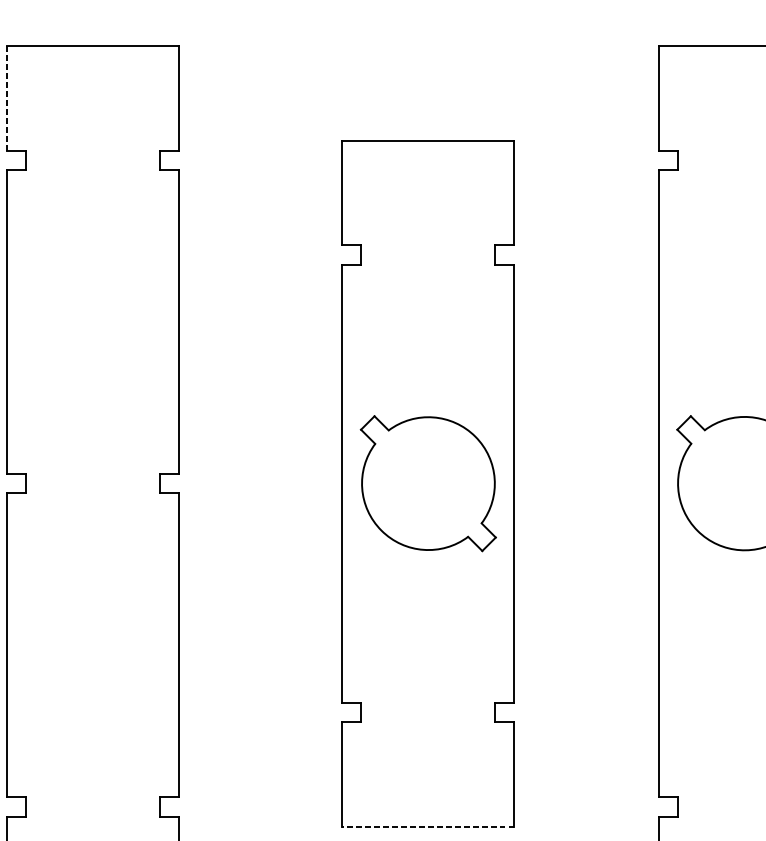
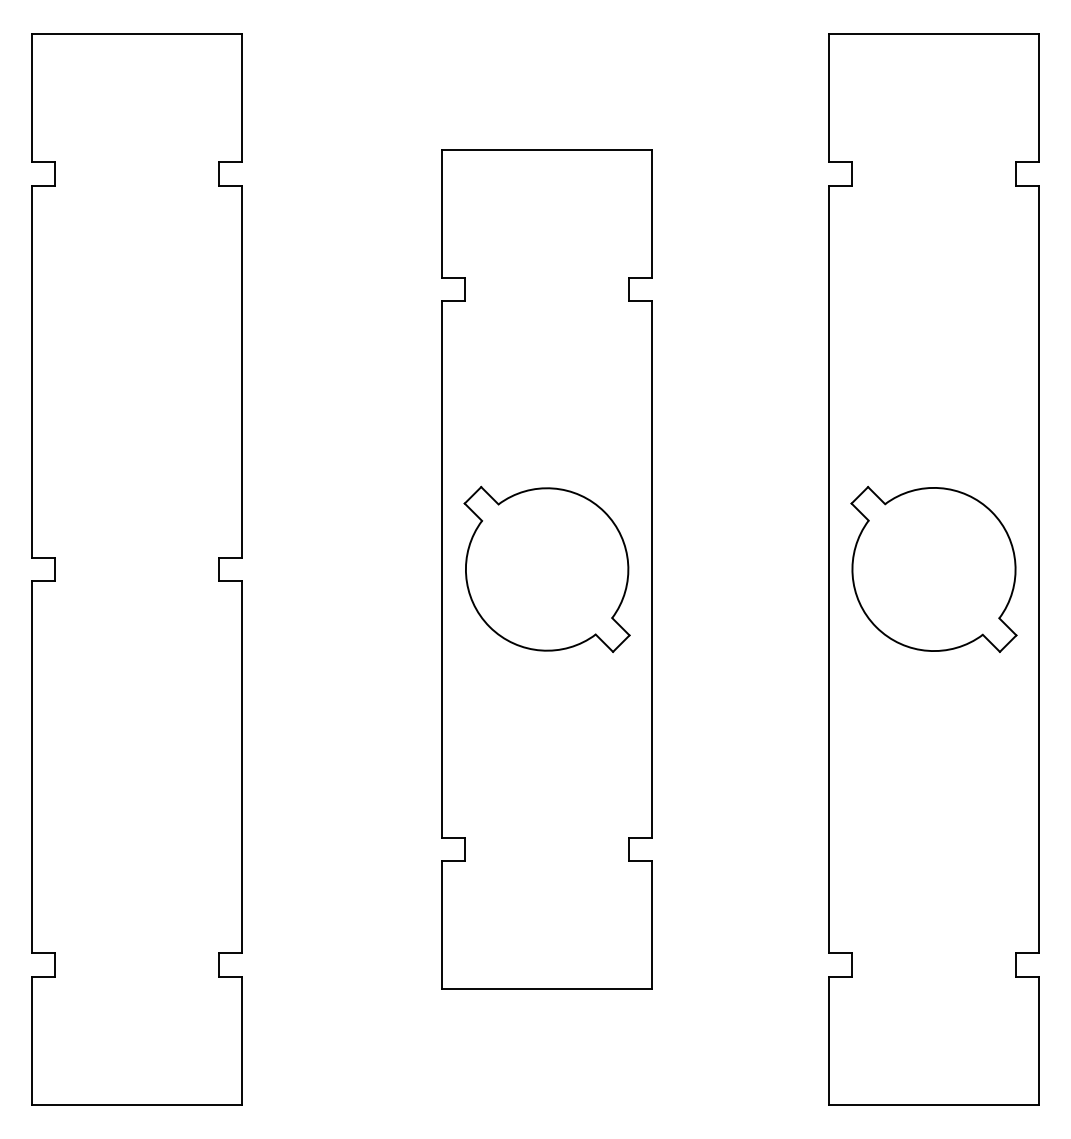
line: (7, 97) -> (32, 97), dashed -> solid
line: (427, 826) -> (546, 988), dashed -> solid

